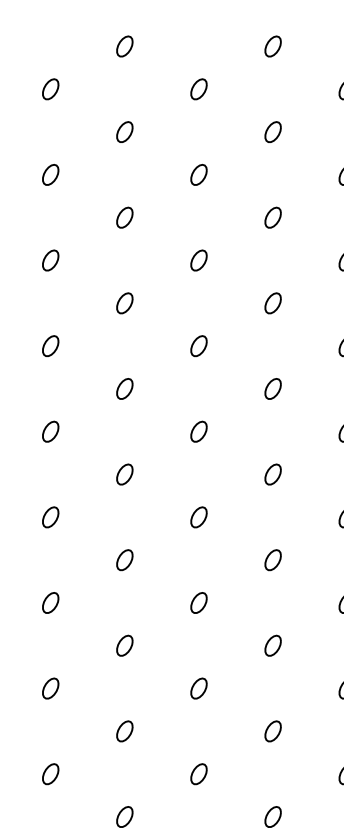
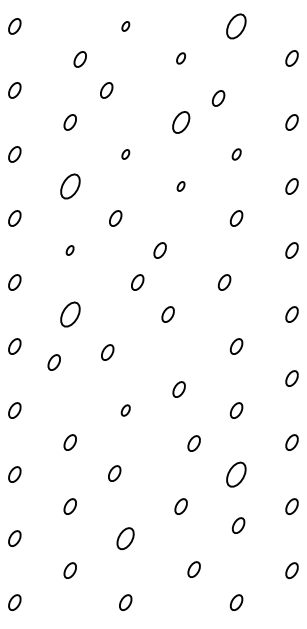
part: (124, 46) -> (125, 26), size x0.6
part: (272, 46) -> (236, 26), size x1.6
part: (49, 89) -> (79, 59), moved
part: (198, 89) -> (180, 58), size x0.7
part: (124, 132) -> (106, 90), moved
part: (272, 132) -> (218, 98), moved
part: (198, 174) -> (180, 122), size x1.4
part: (124, 217) -> (125, 154), size x0.6
part: (272, 217) -> (236, 154), size x0.7
part: (49, 260) -> (69, 186), size x1.6
part: (198, 260) -> (180, 186), size x0.6
part: (124, 303) -> (115, 218), moved
part: (49, 346) -> (69, 250), size x0.6
part: (198, 346) -> (159, 250), moved
part: (124, 388) -> (137, 282), moved
part: (272, 388) -> (224, 282), moved
part: (49, 431) -> (69, 314), size x1.6
part: (198, 431) -> (167, 314), moved
part: (124, 474) -> (107, 352), moved
part: (49, 517) -> (53, 362), moved
part: (198, 517) -> (178, 389), moved
part: (124, 560) -> (125, 410), size x0.7
part: (198, 602) -> (193, 443), moved
part: (124, 645) -> (114, 473), moved
part: (272, 645) -> (236, 474), size x1.6
part: (124, 731) -> (125, 538), size x1.4
part: (272, 731) -> (238, 525), moved
part: (198, 774) -> (193, 569), moved

